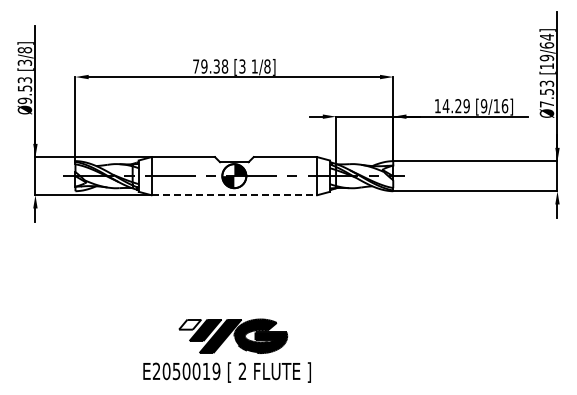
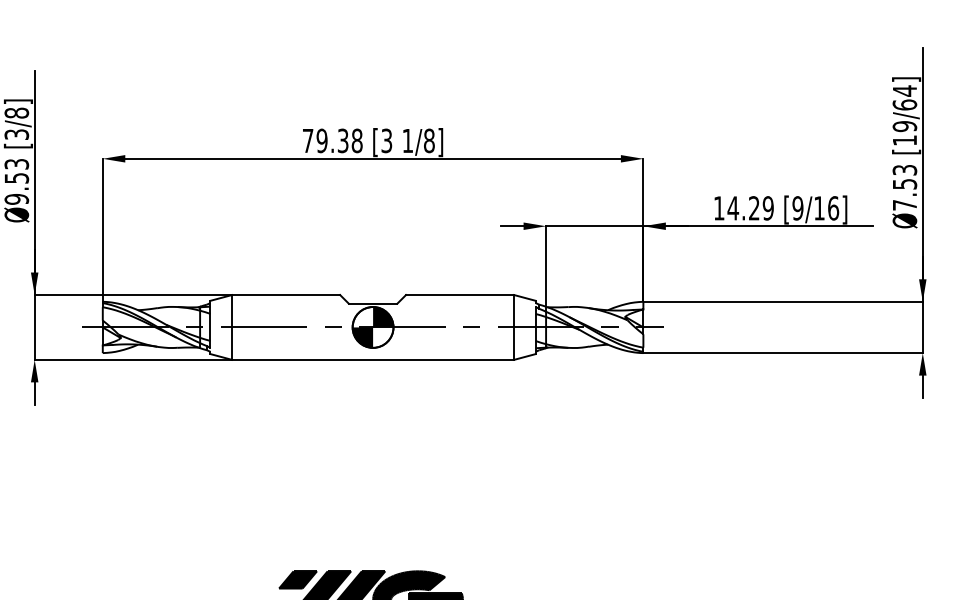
line: (234, 195) -> (373, 360), dashed -> solid
fill: (190, 324) -> (298, 579), added

